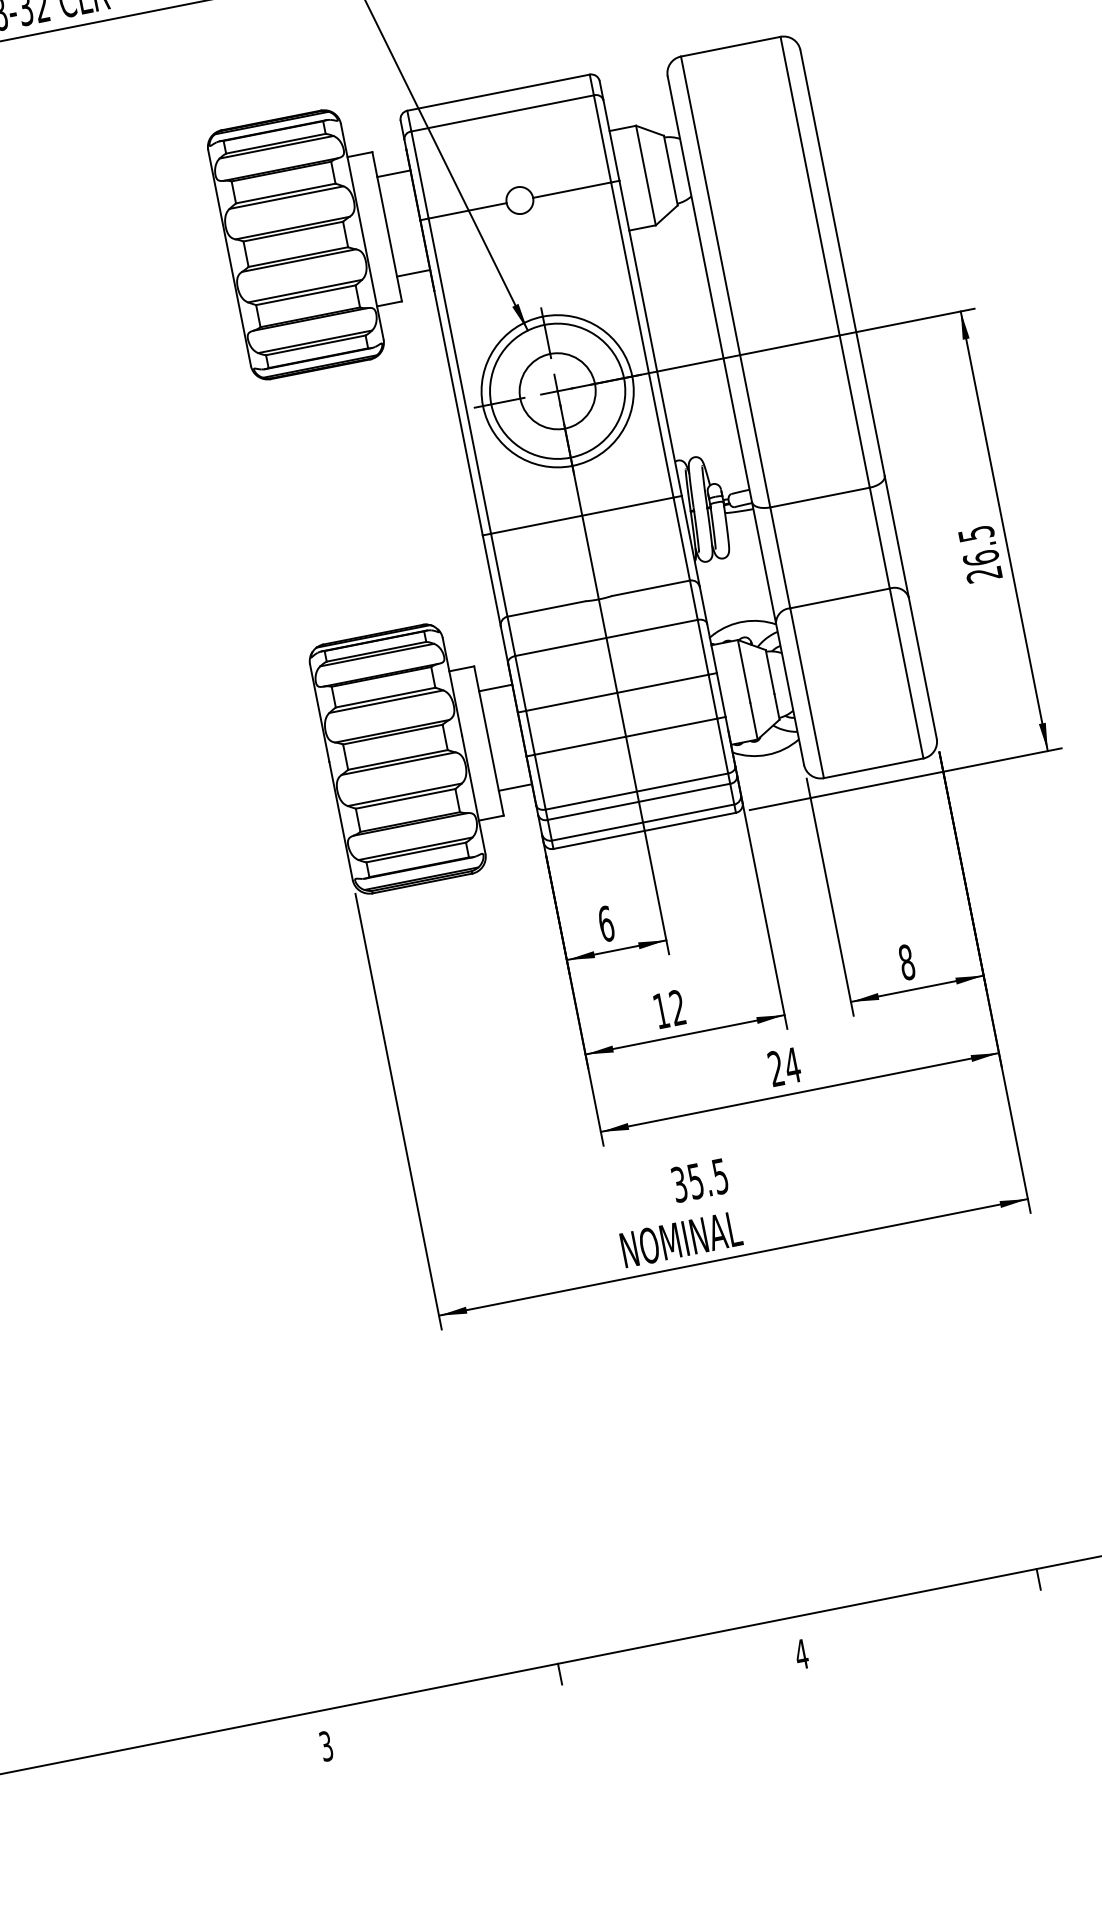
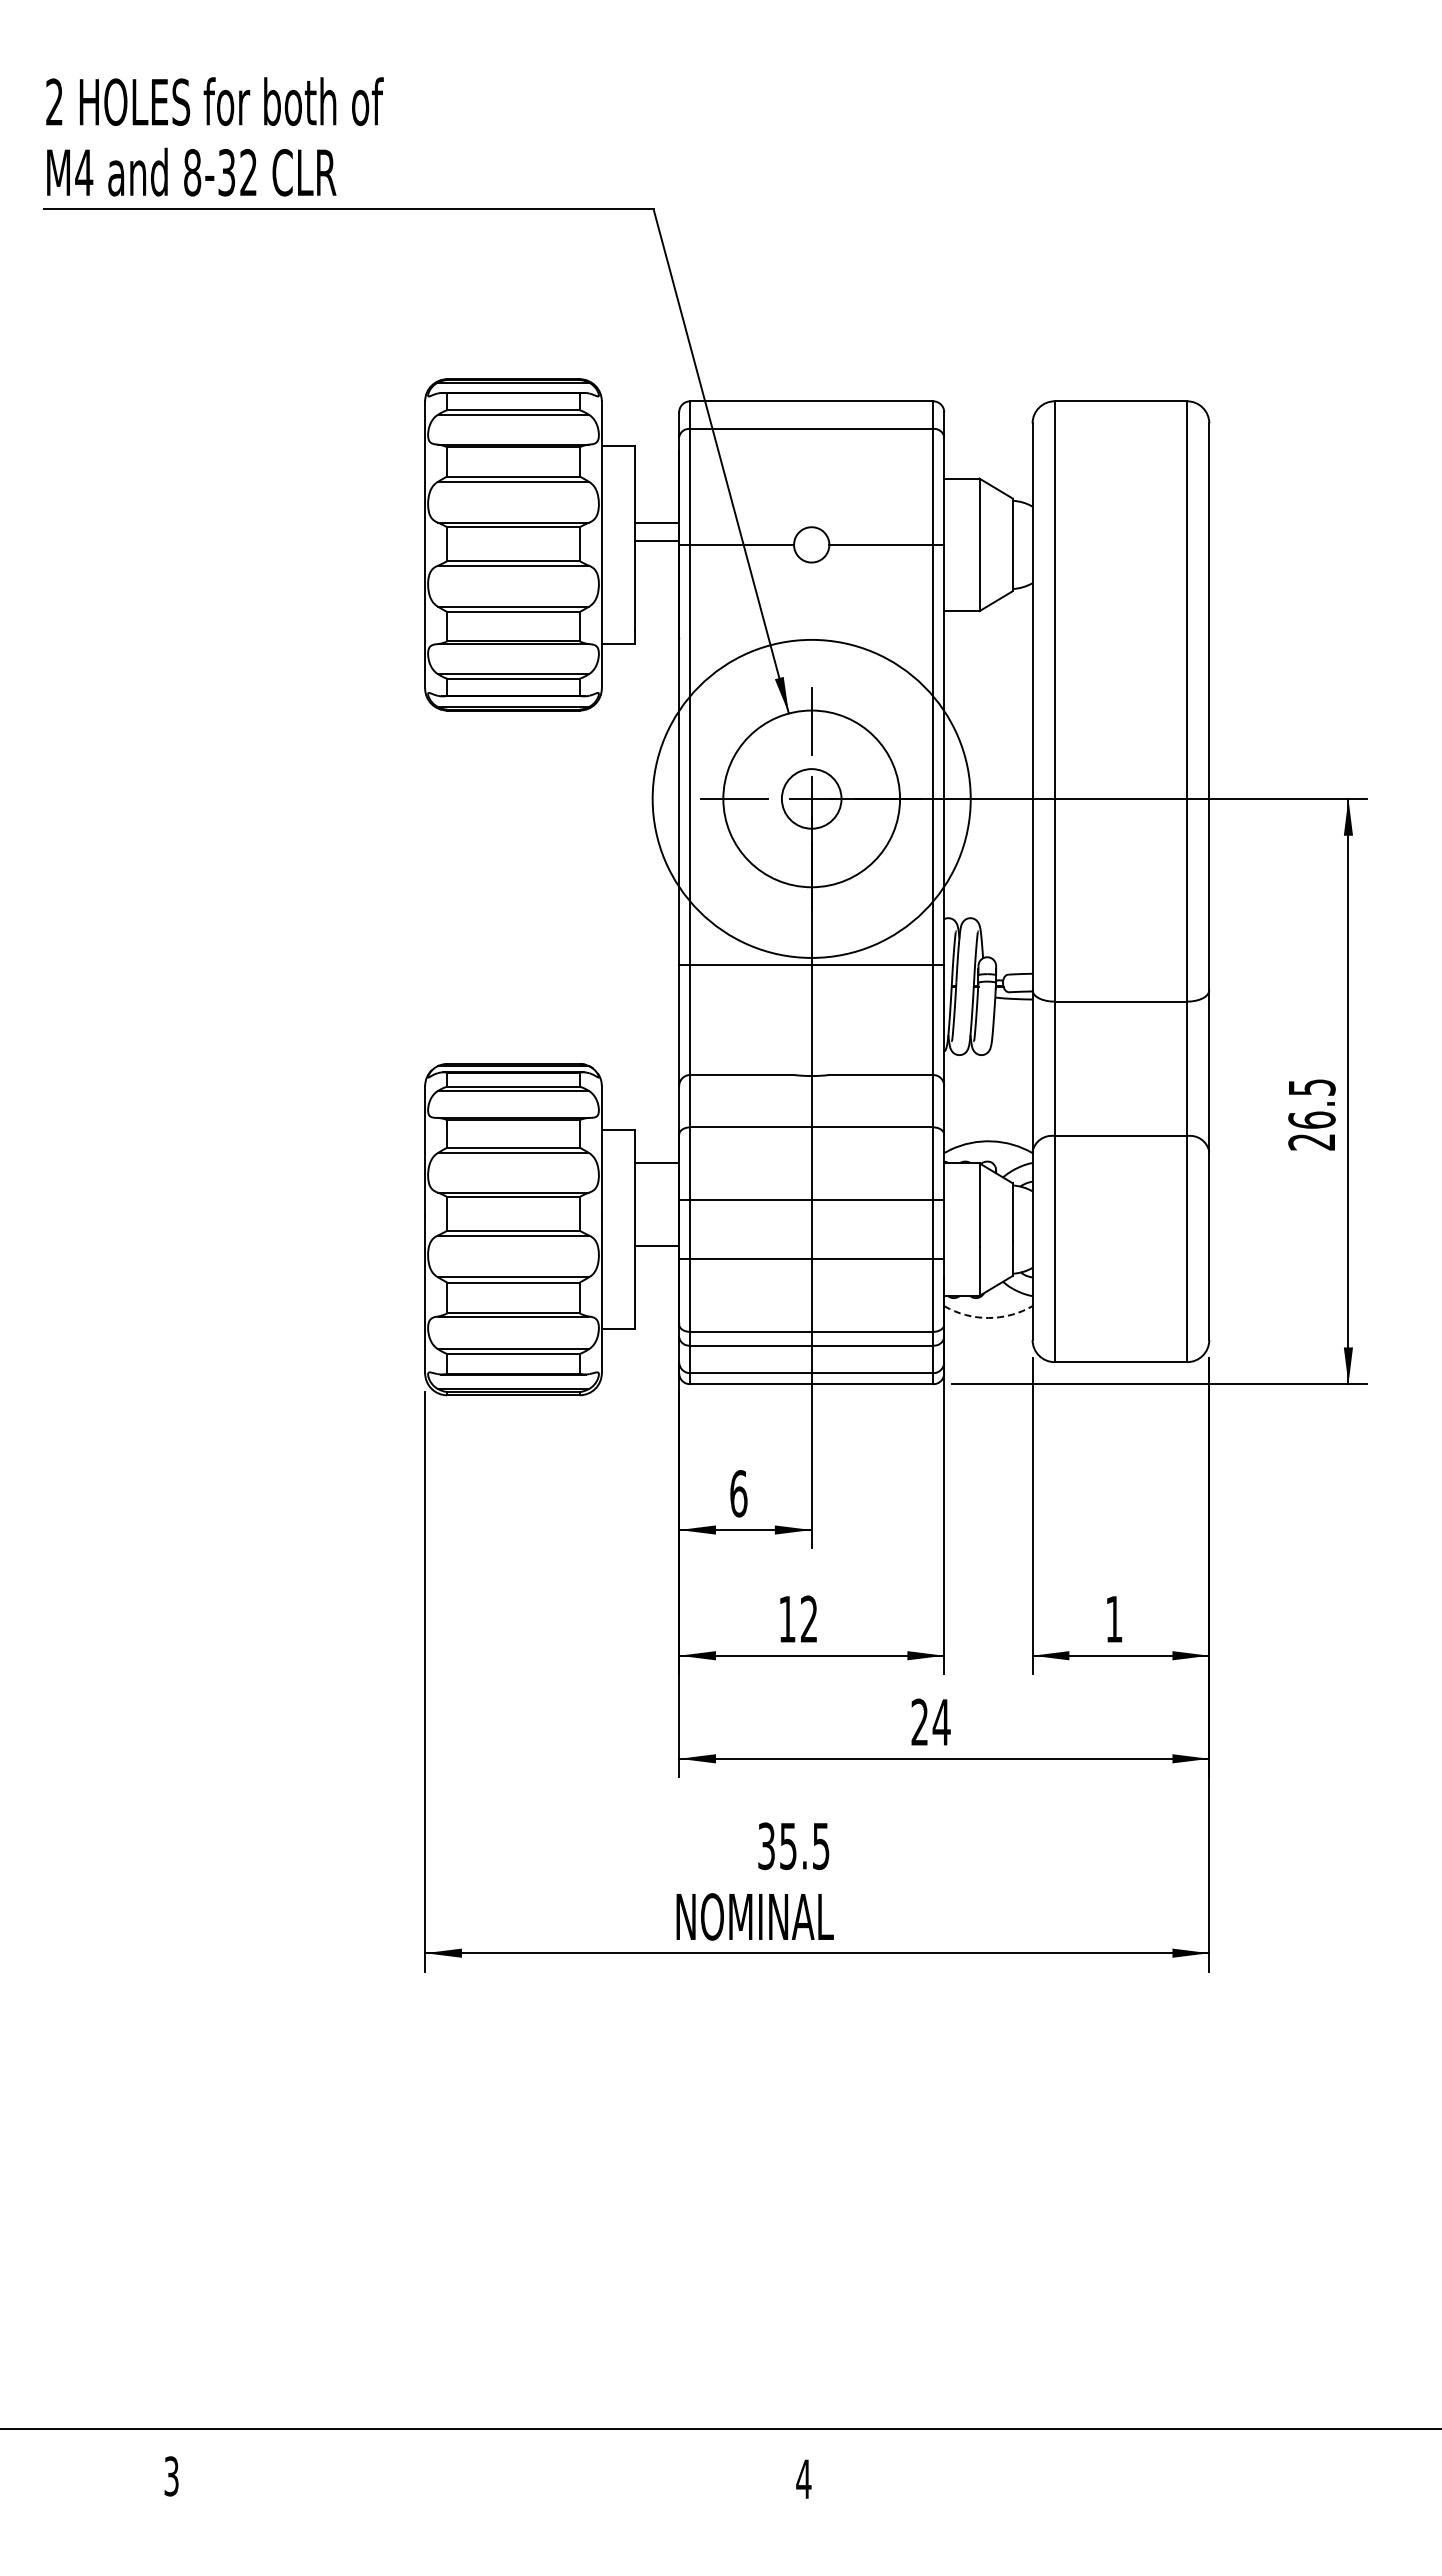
line: (393, 173) -> (656, 522), moved
line: (413, 273) -> (656, 541), moved
circle: (557, 391) -> (811, 798), size x0.6
circle: (557, 391) -> (811, 798), size x1.6
arc: (767, 754) -> (988, 1317), solid -> dashed
line: (514, 787) -> (656, 1245), moved
text: (906, 962) -> (1113, 1619), 8 -> 1
line: (1038, 1579) -> (1126, 2443), removed
line: (560, 1674) -> (489, 2443), removed

